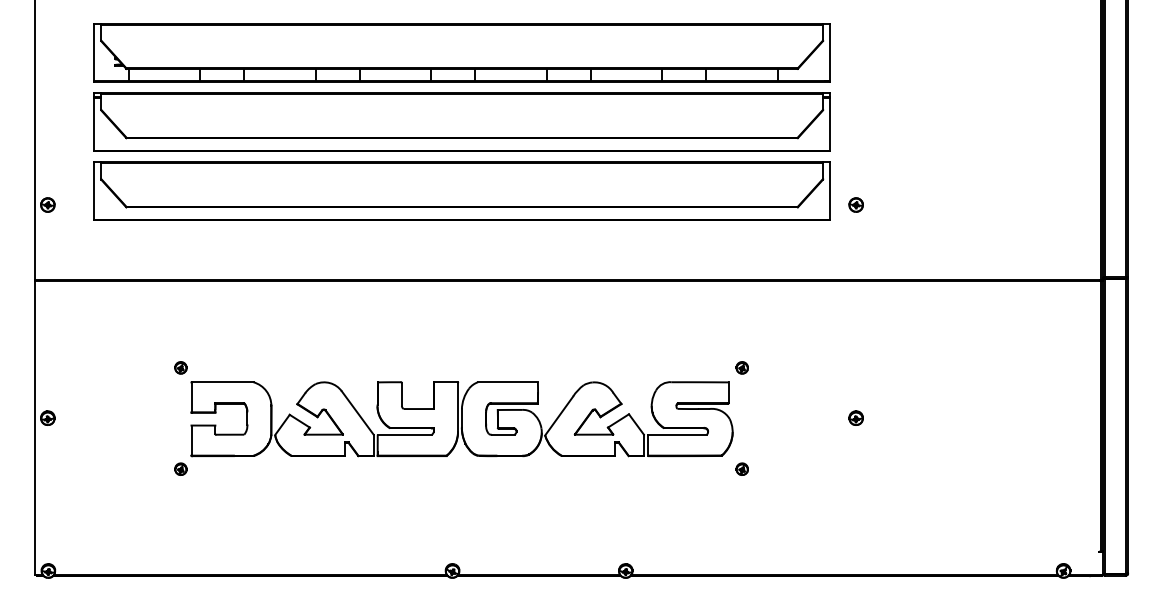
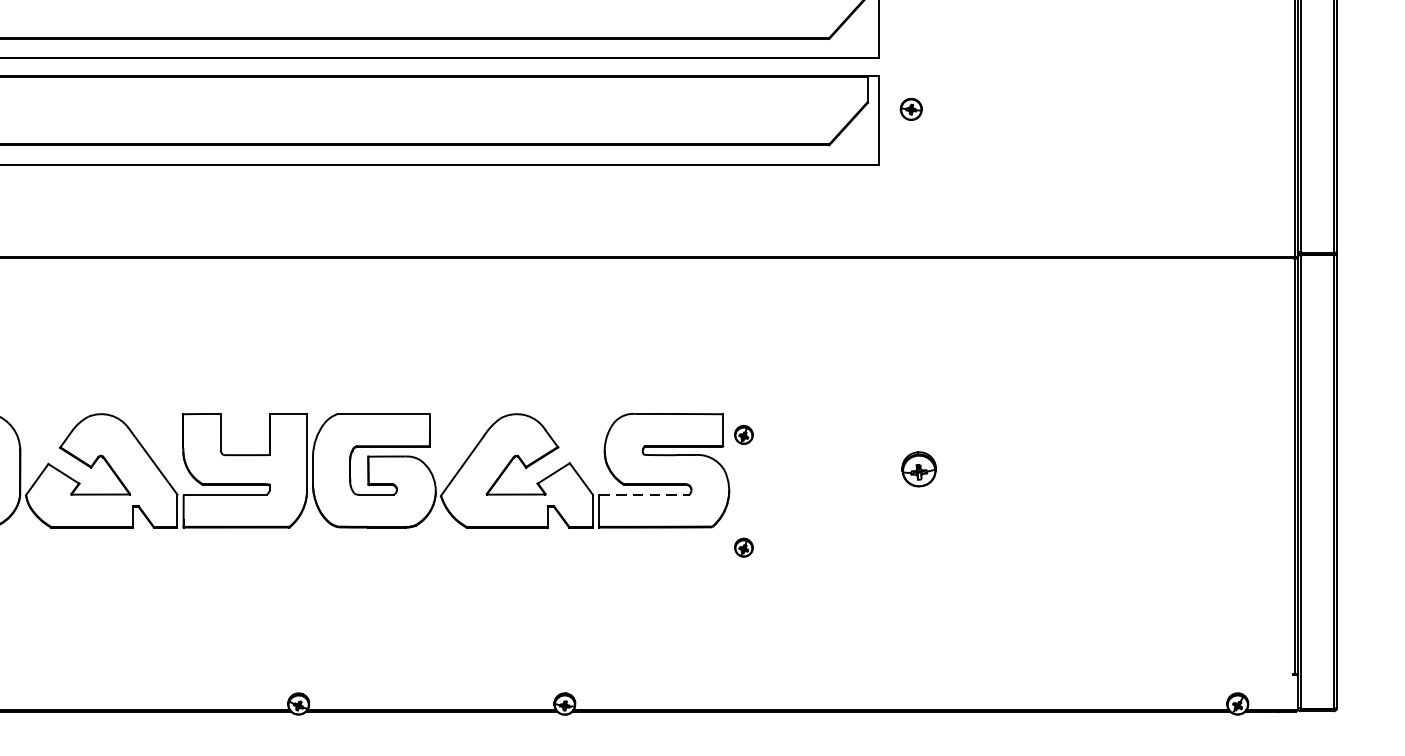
part: (855, 204) -> (910, 108), moved
part: (741, 367) -> (742, 434), moved
part: (855, 417) -> (917, 468), size x1.6
line: (677, 434) -> (644, 494), solid -> dashed

